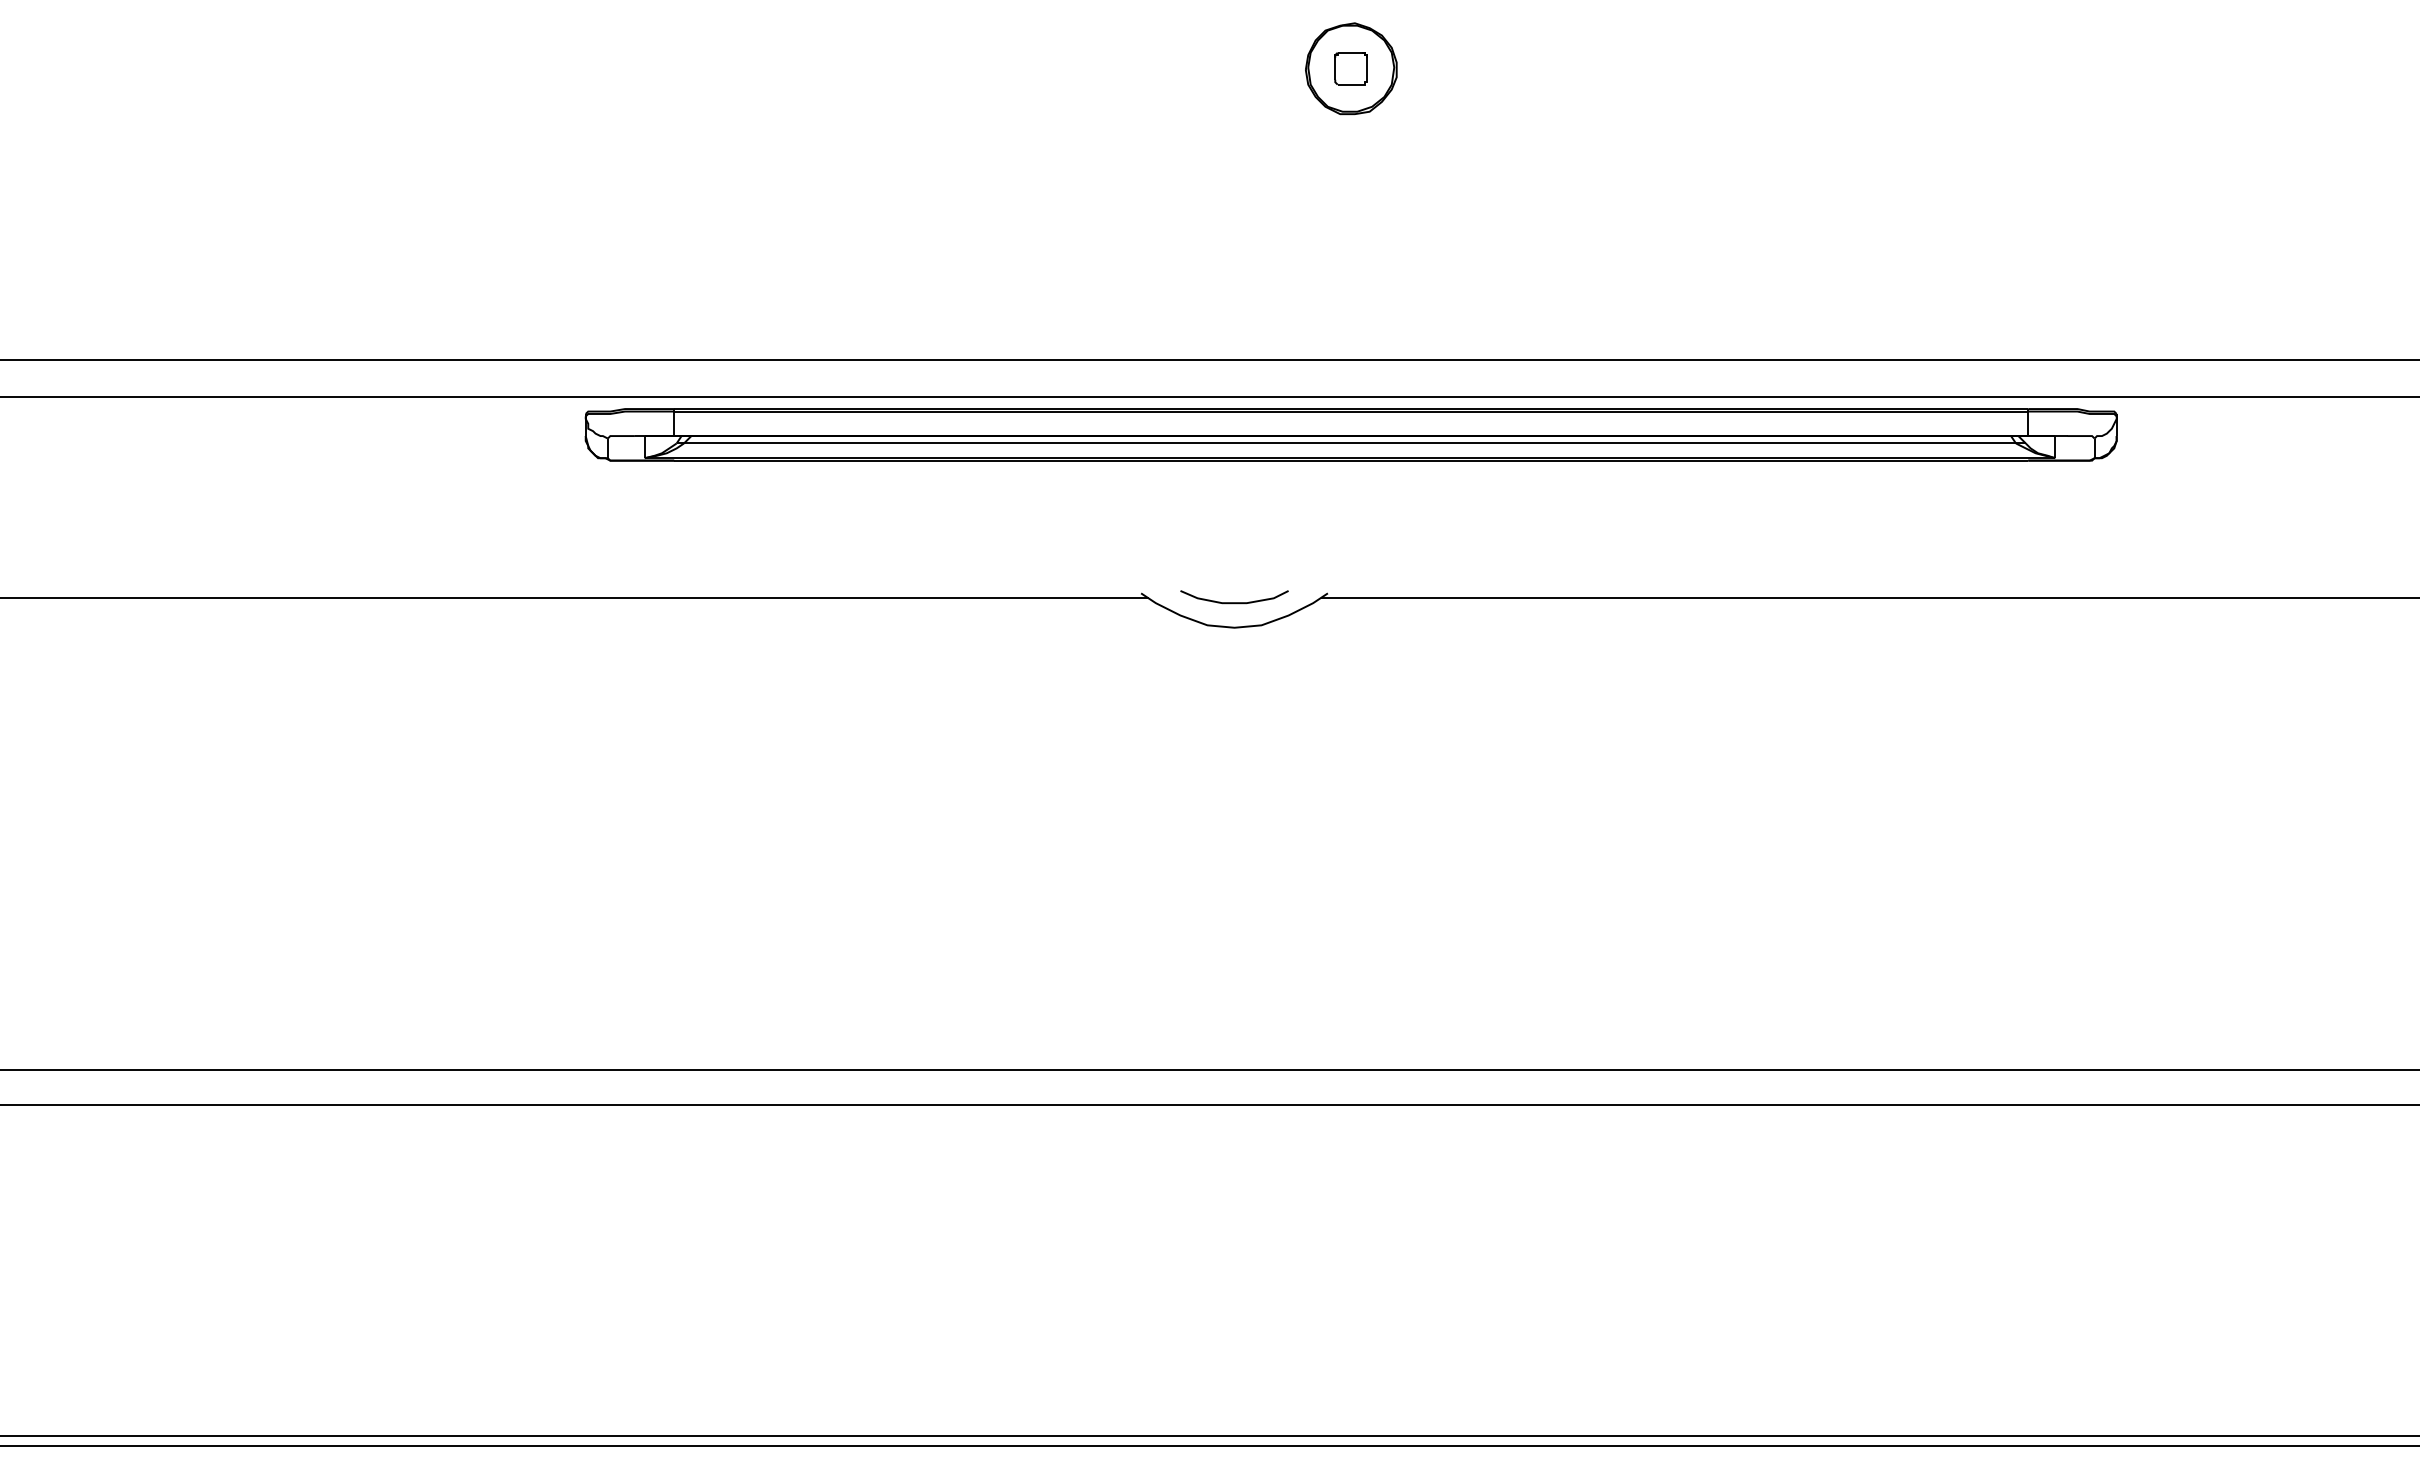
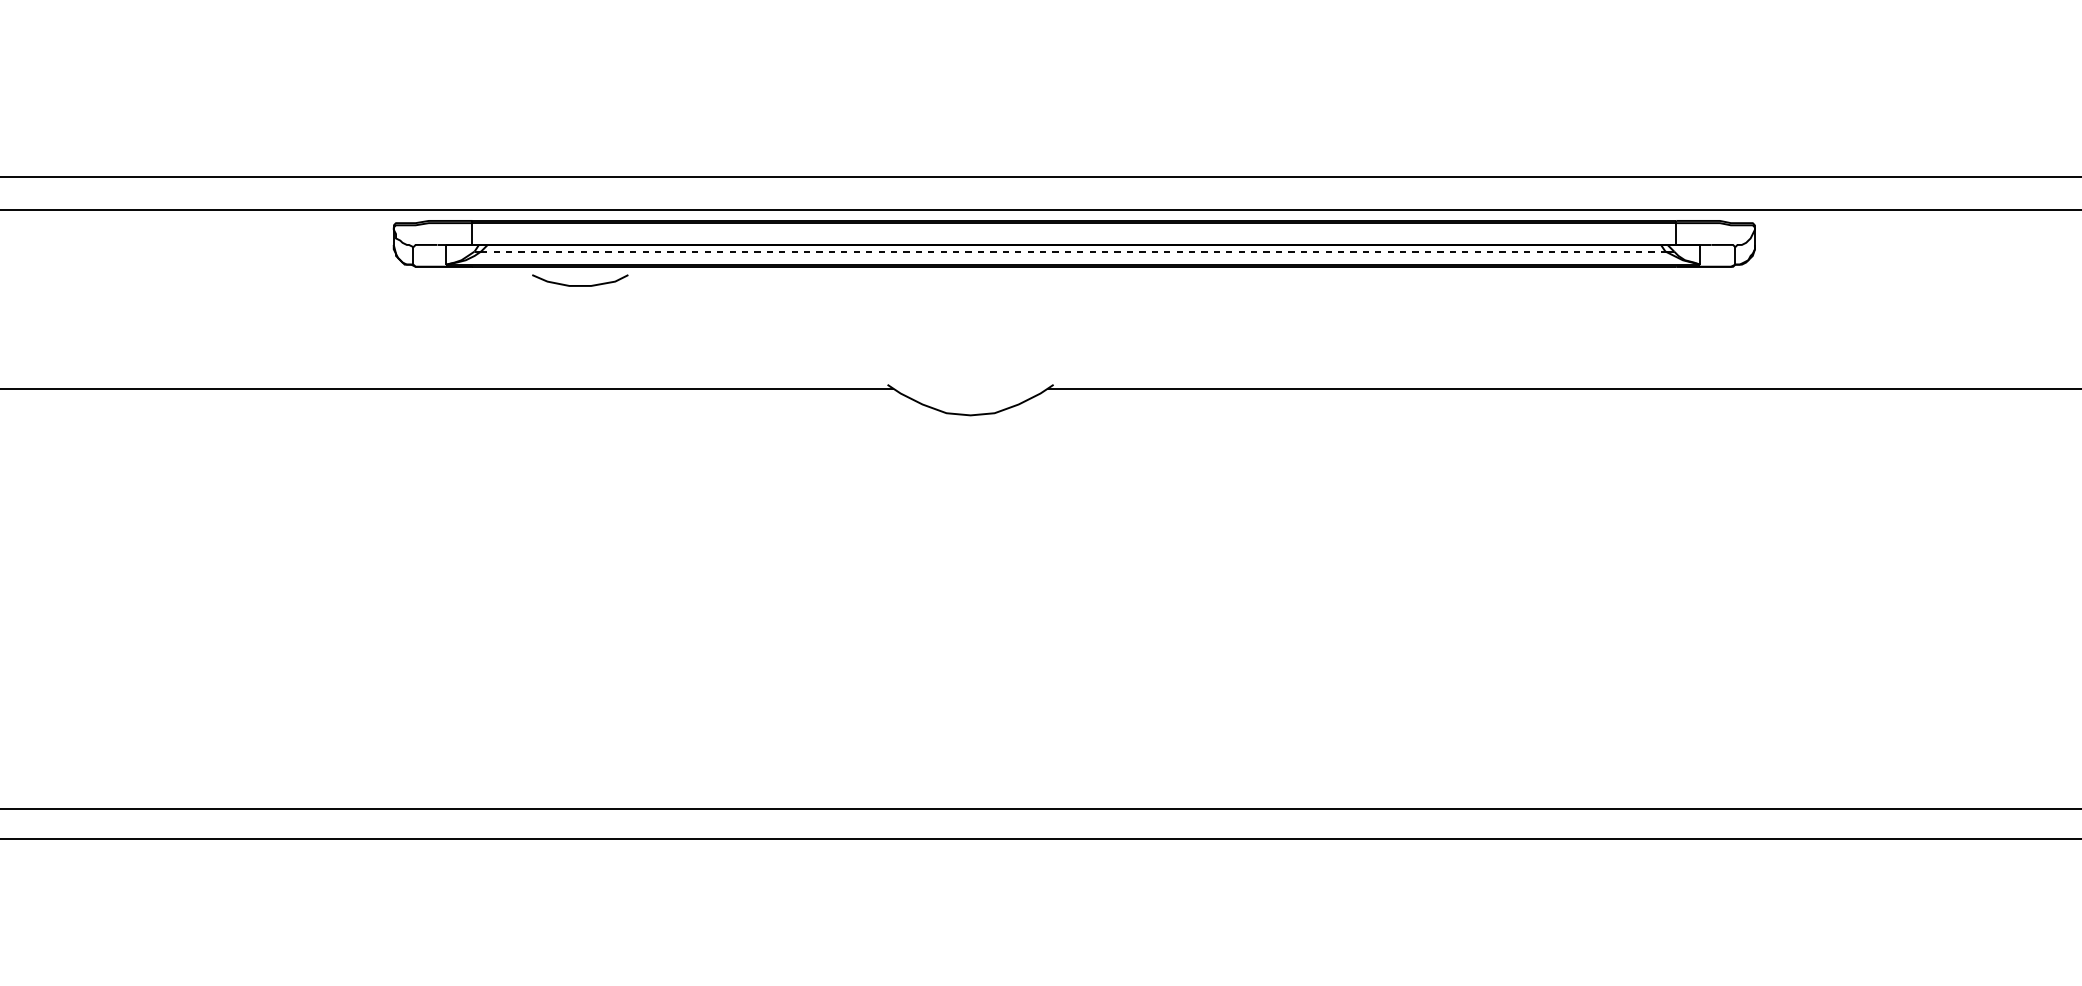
line: (1350, 443) -> (1073, 251), solid -> dashed
curve: (1234, 602) -> (580, 285), moved

